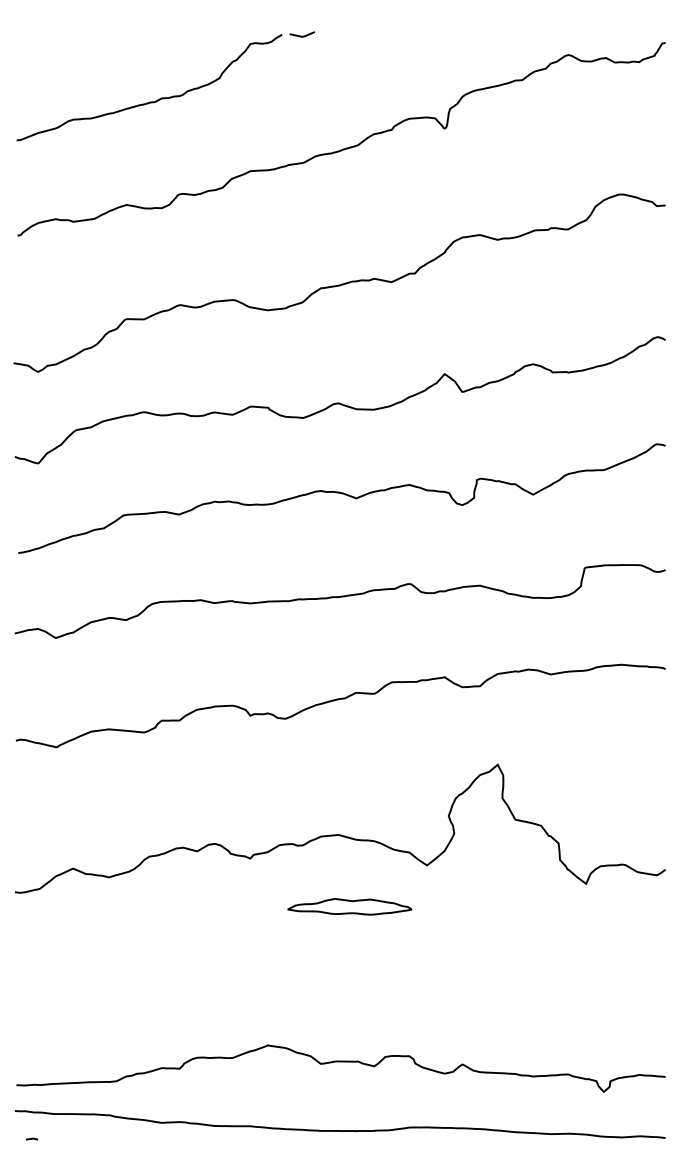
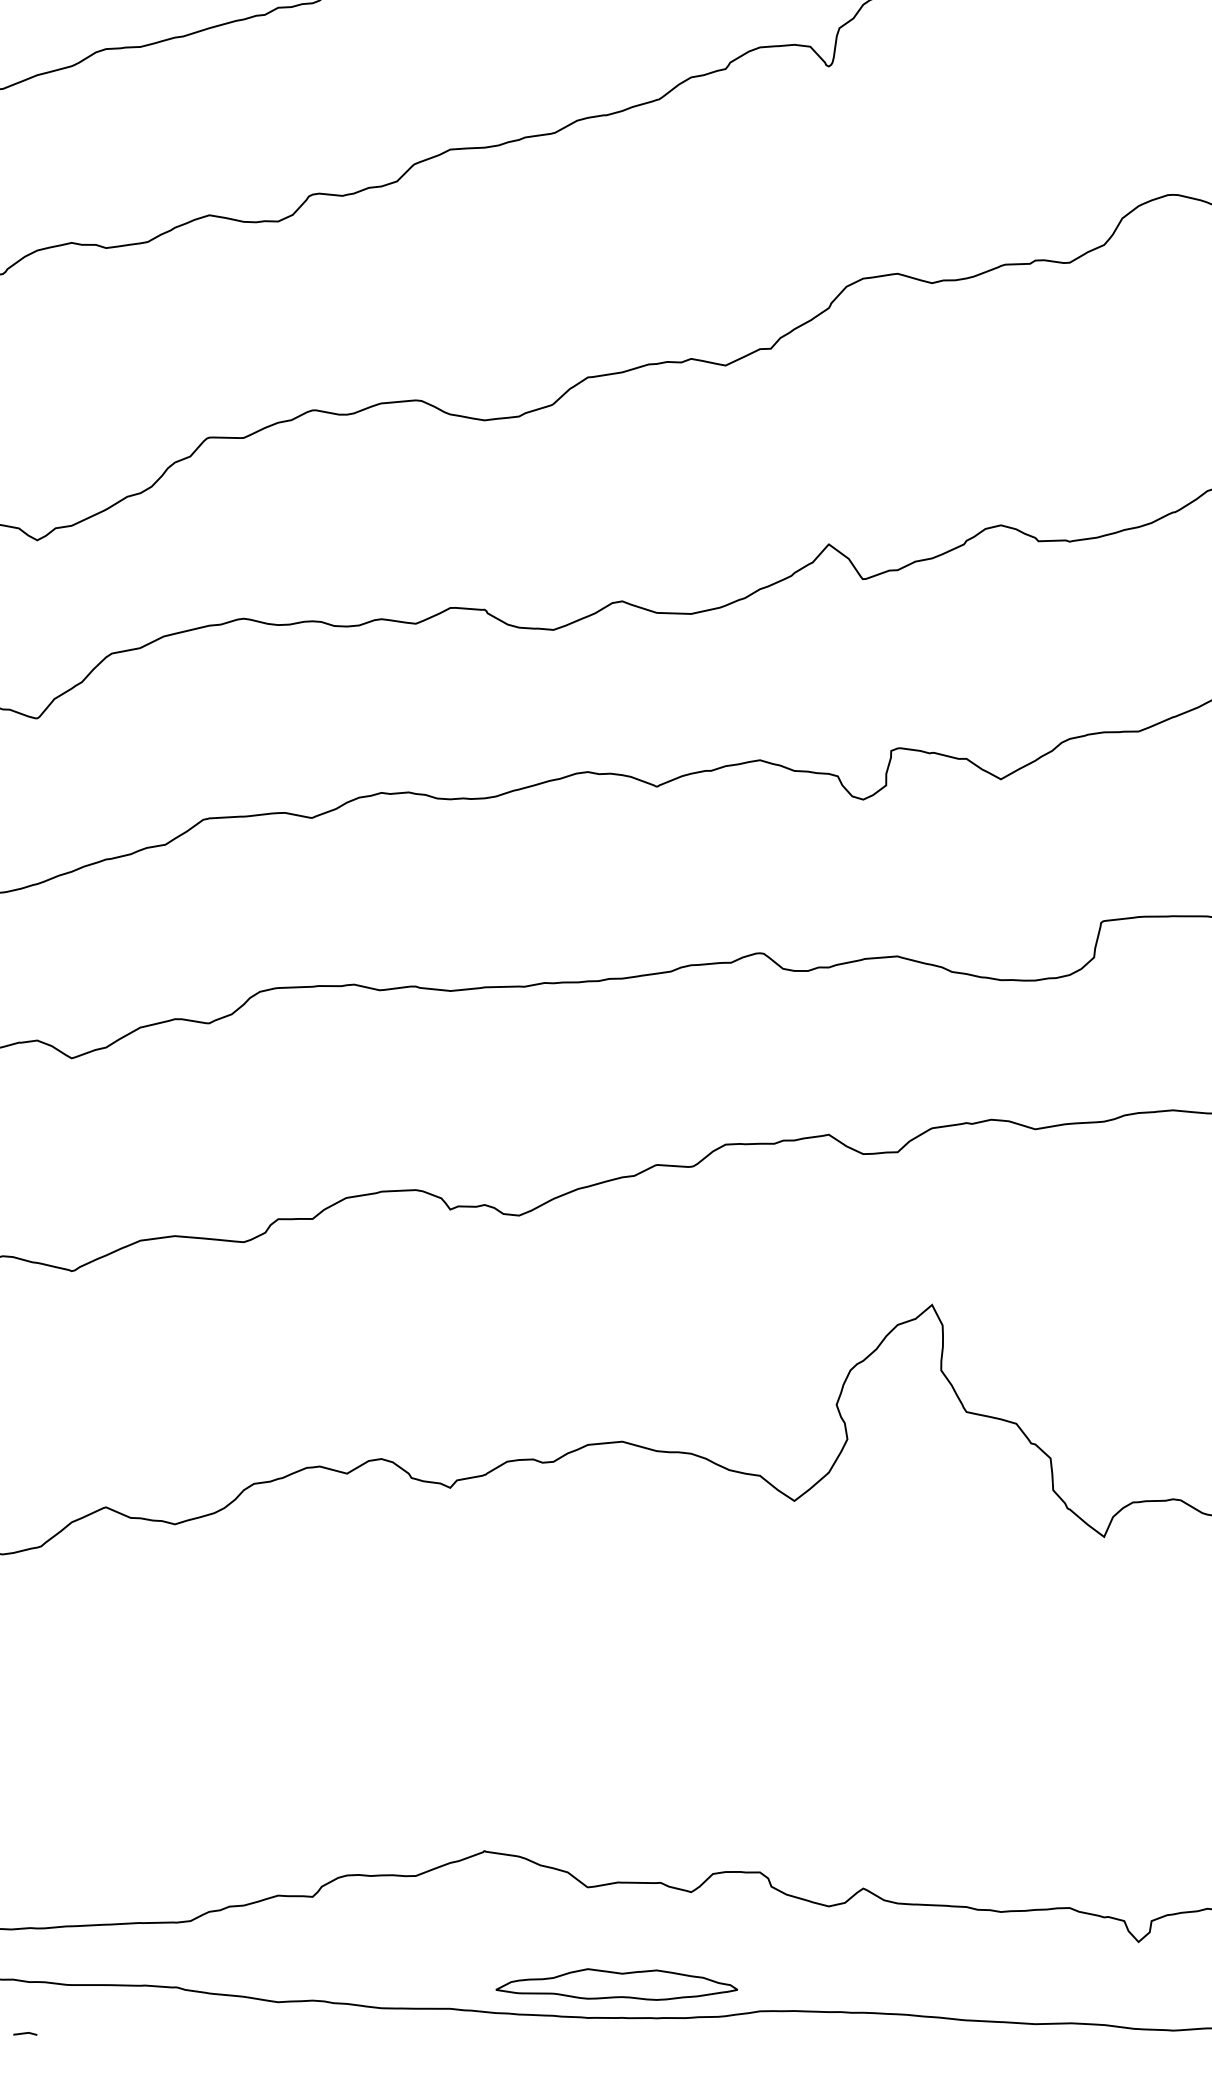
part: (349, 906) -> (616, 1983), moved

